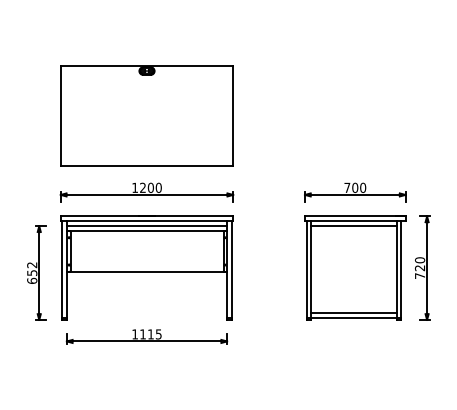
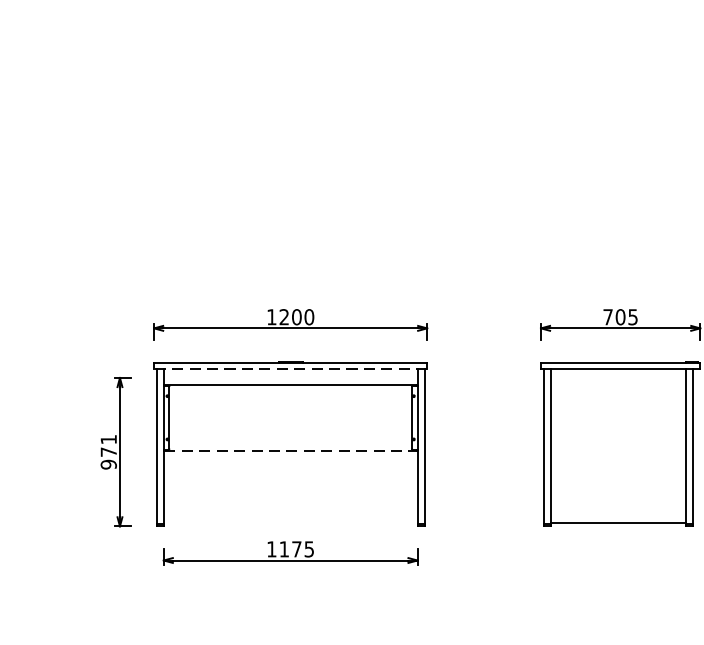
part: (146, 115) -> (289, 202), removed
text: (363, 187) -> (633, 316), 700 -> 705
line: (146, 220) -> (289, 368), solid -> dashed
line: (146, 226) -> (289, 378), removed
line: (353, 226) -> (617, 378), removed
line: (147, 272) -> (291, 451), solid -> dashed
text: (32, 273) -> (109, 452), 652 -> 971
line: (353, 313) -> (617, 516), removed
text: (150, 334) -> (296, 549), 1115 -> 1175

